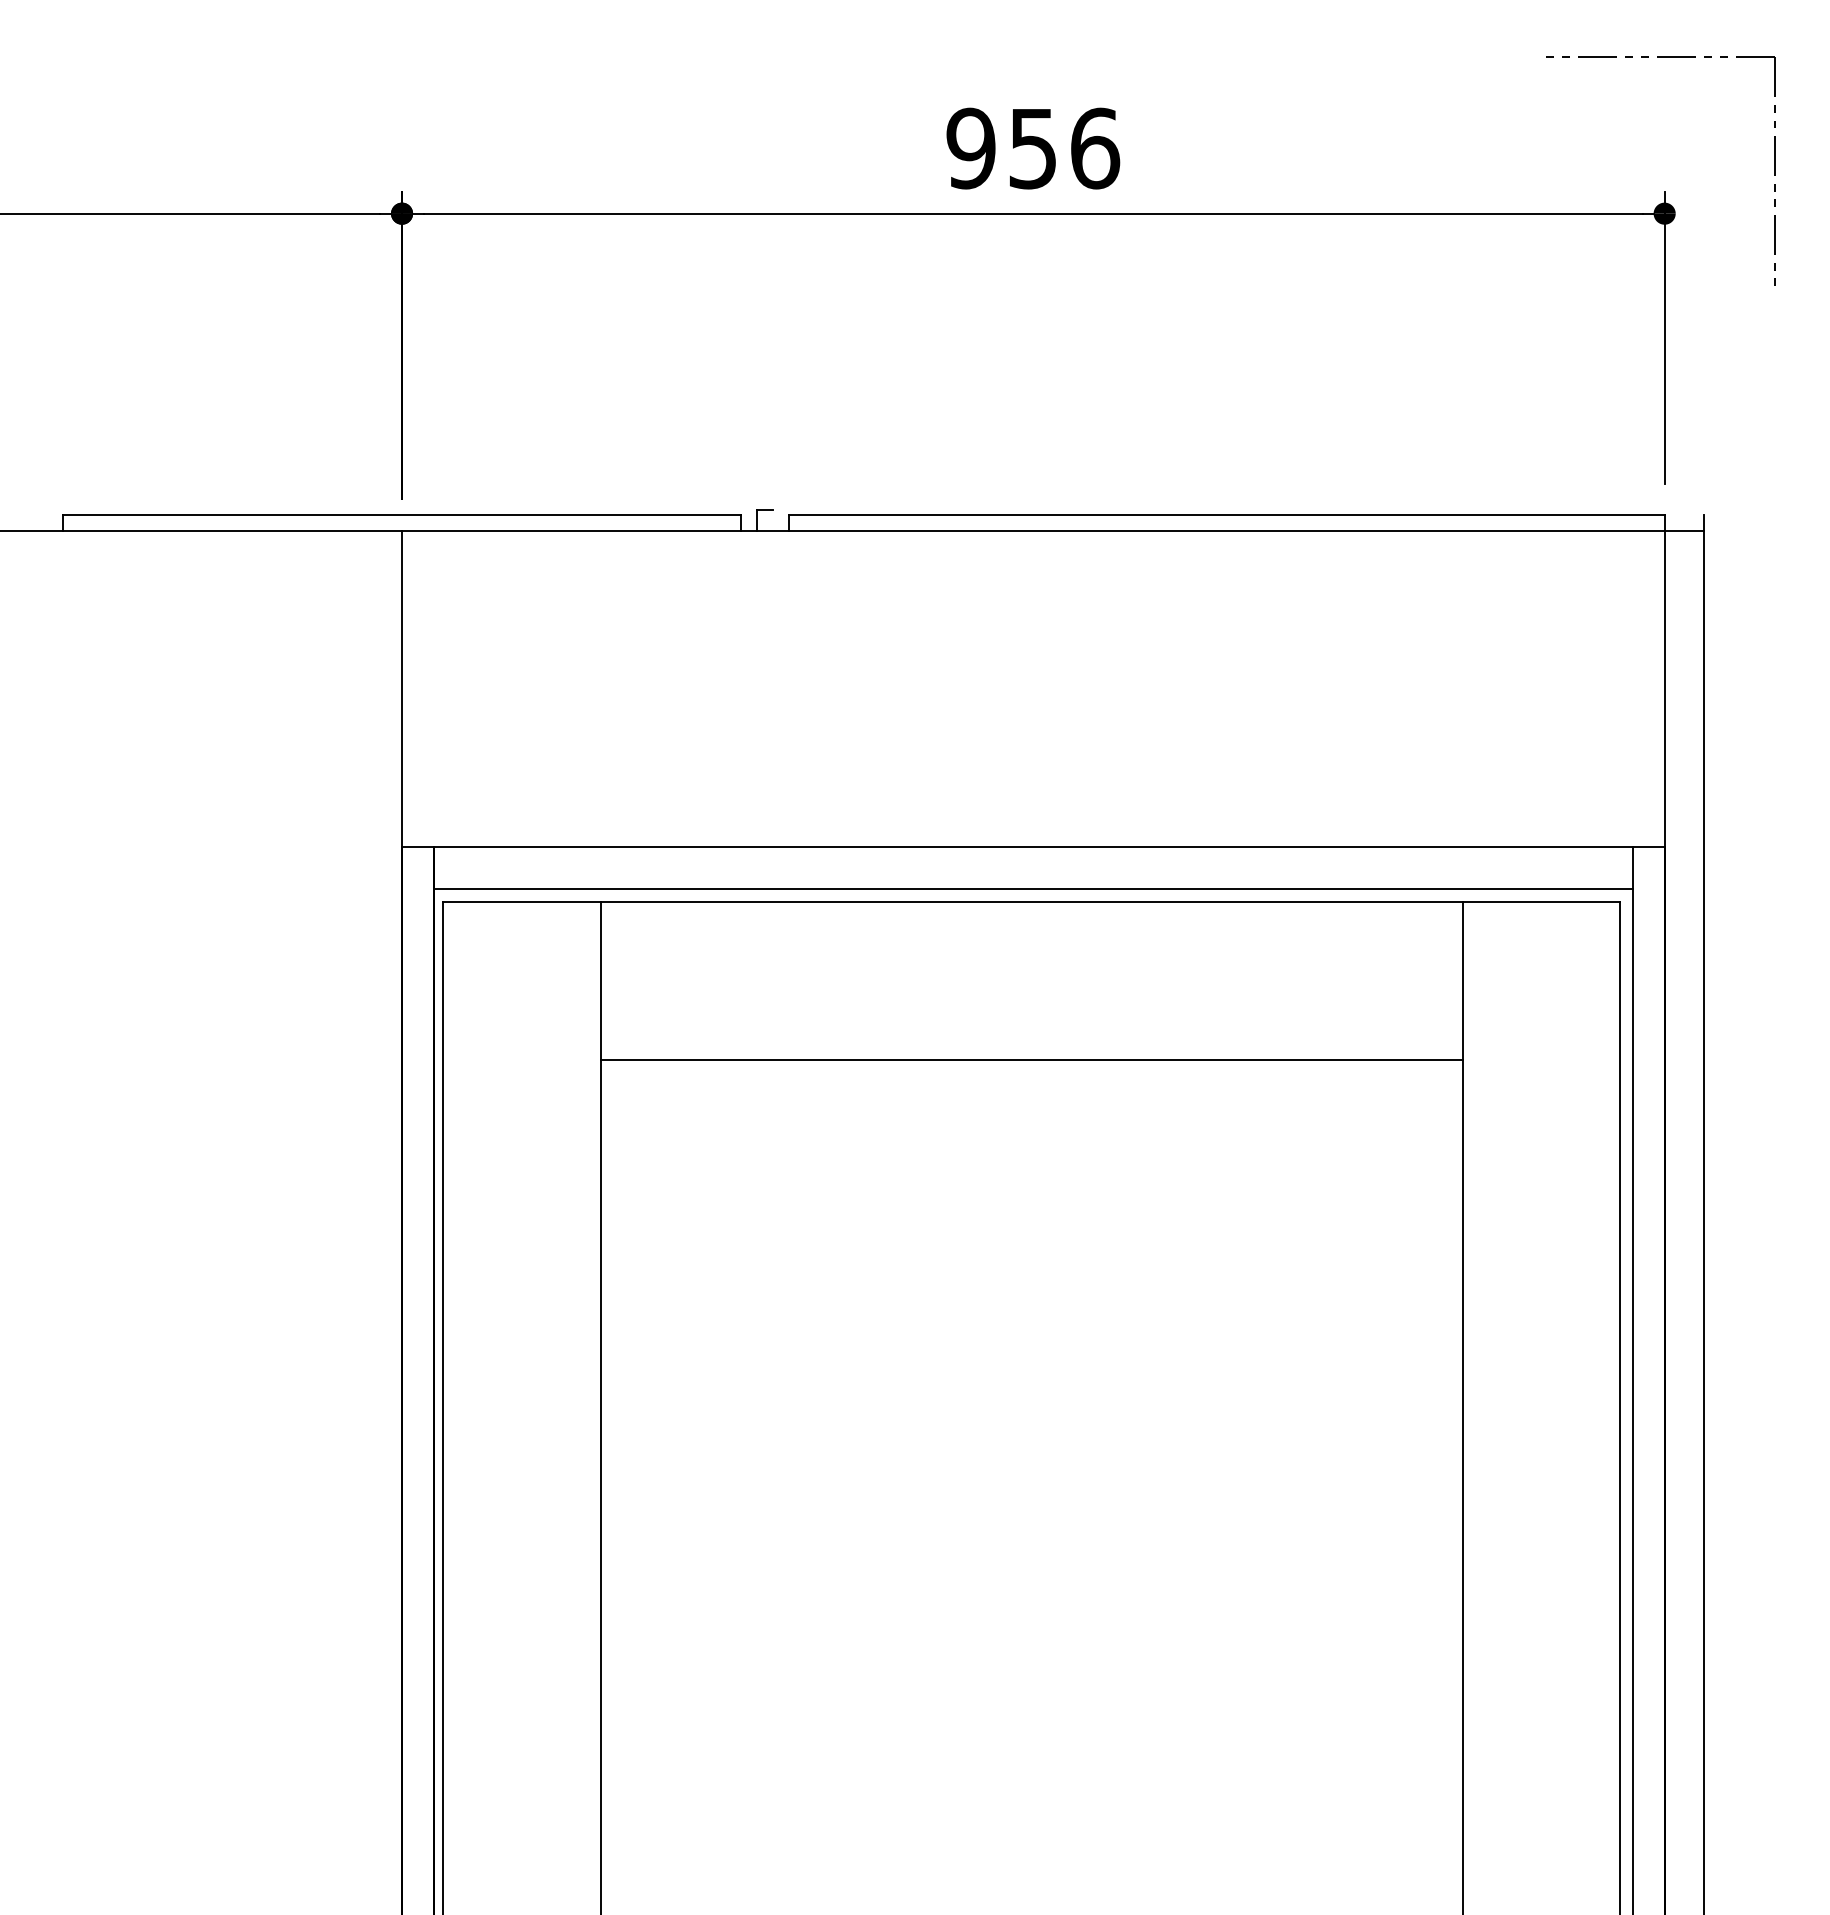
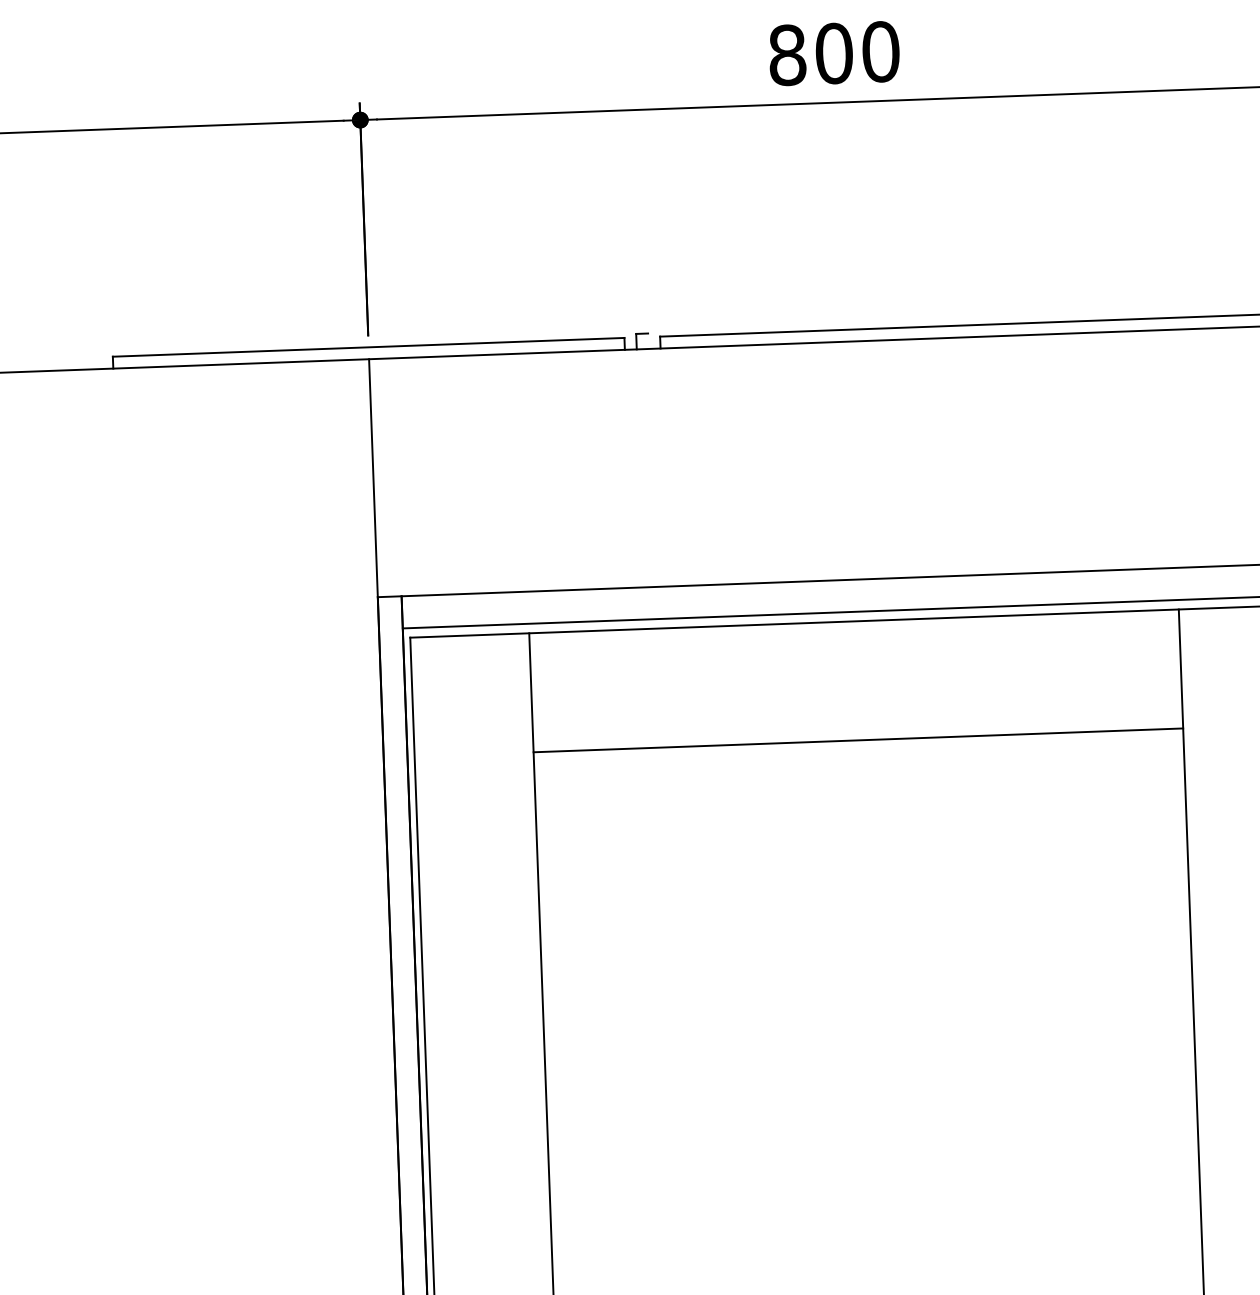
text: (1033, 148) -> (834, 53), 956 -> 800

